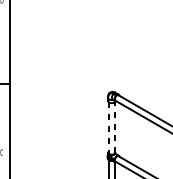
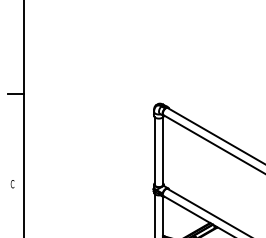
line: (108, 127) -> (154, 151), dashed -> solid
line: (115, 127) -> (163, 150), dashed -> solid

